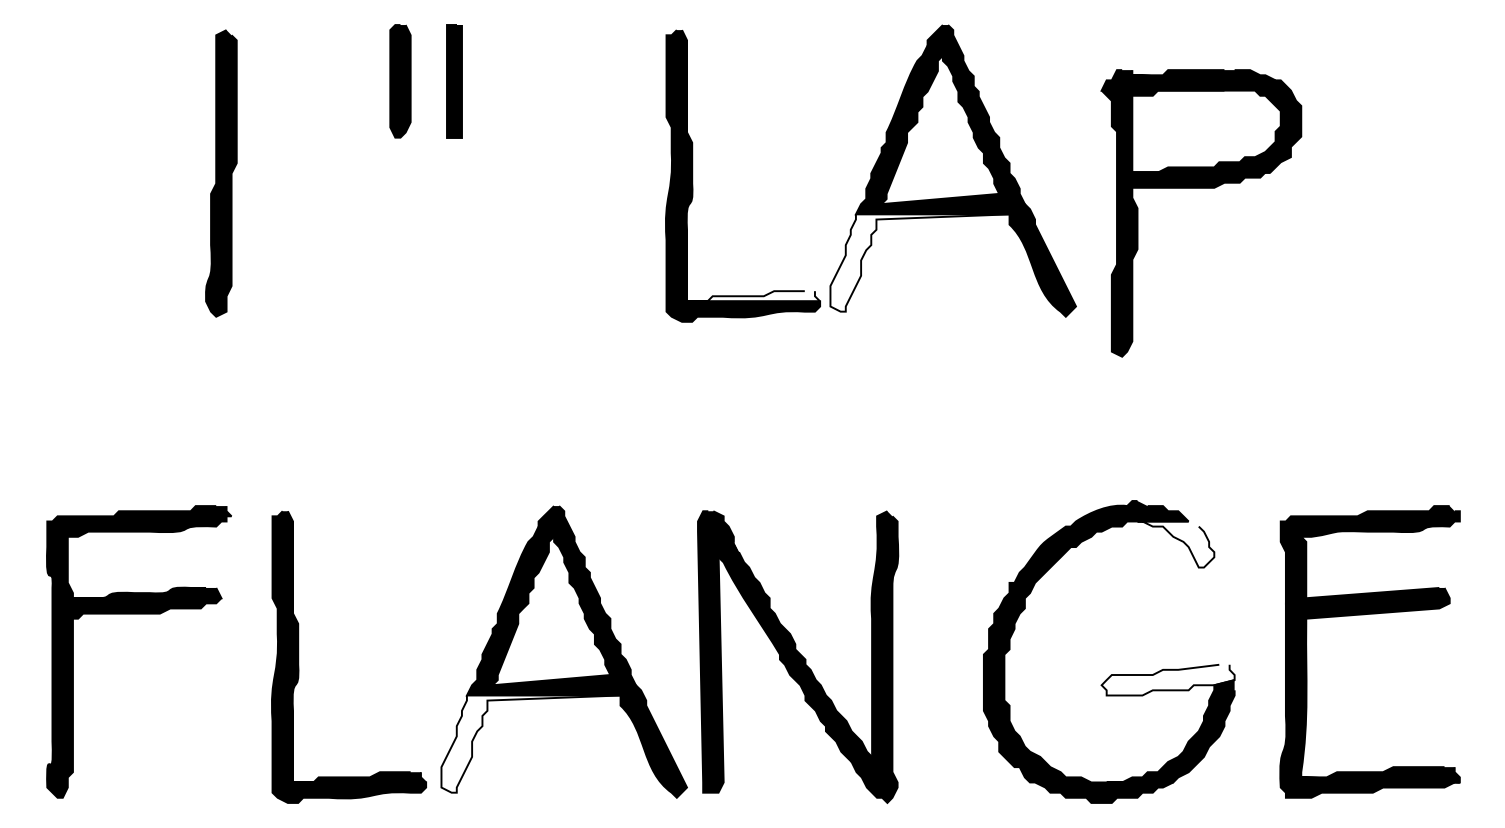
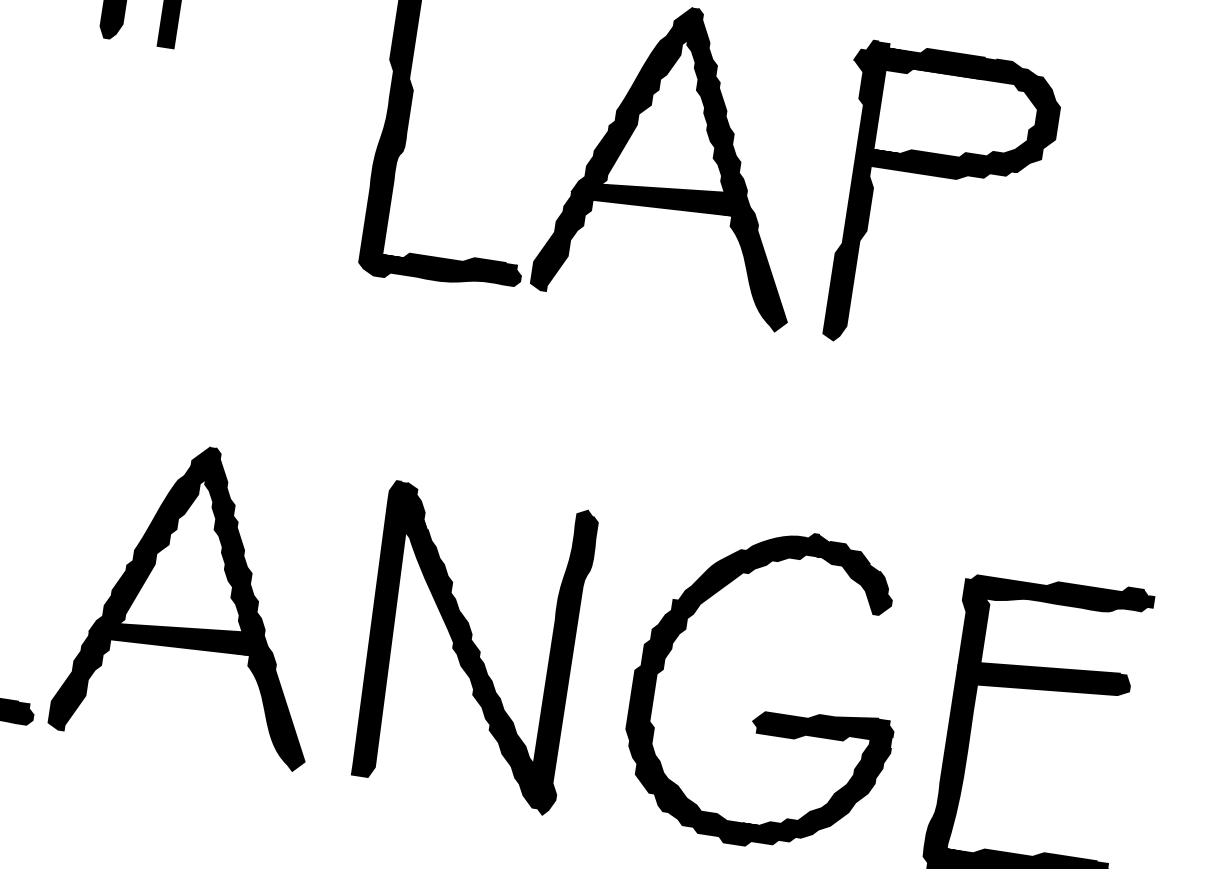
part: (1201, 188) -> (942, 177), moved
fill: (919, 262) -> (630, 251), added
fill: (753, 296) -> (452, 260), added
fill: (1175, 544) -> (852, 586), added
part: (798, 656) -> (472, 647), moved
fill: (1167, 679) -> (822, 725), added
fill: (530, 743) -> (148, 690), added

